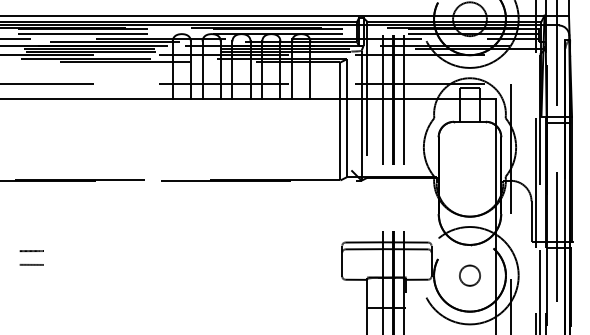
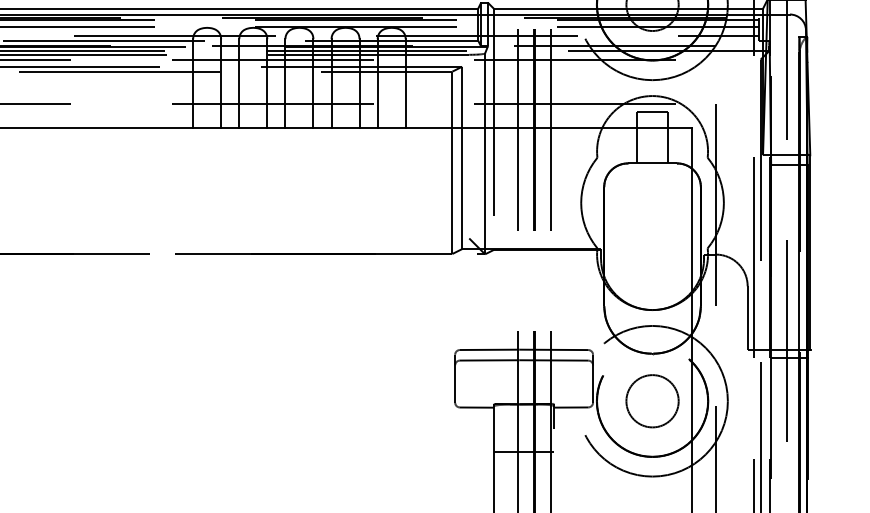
circle: (469, 275) -> (651, 400), size x1.67

